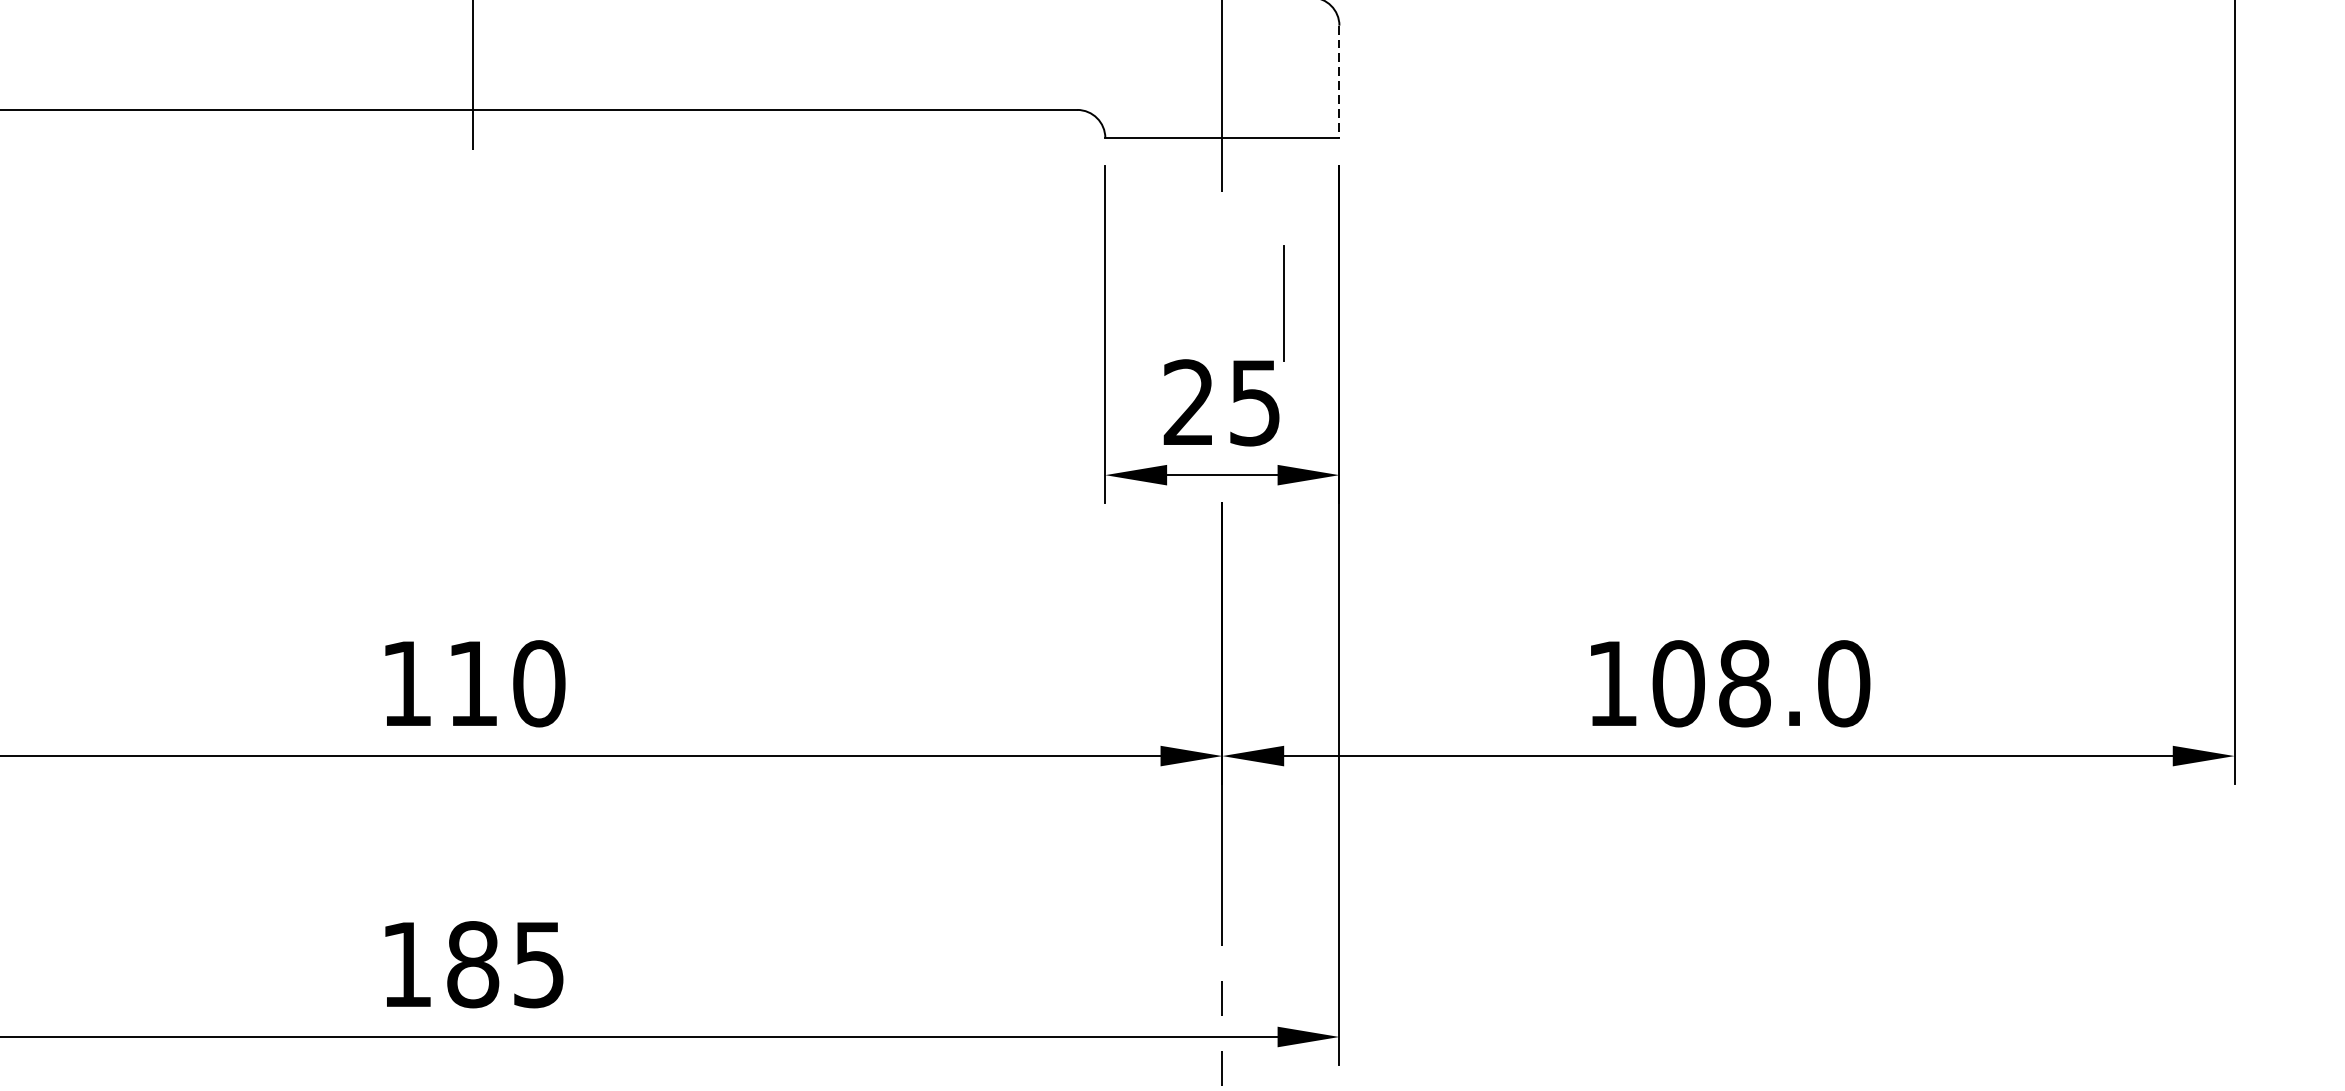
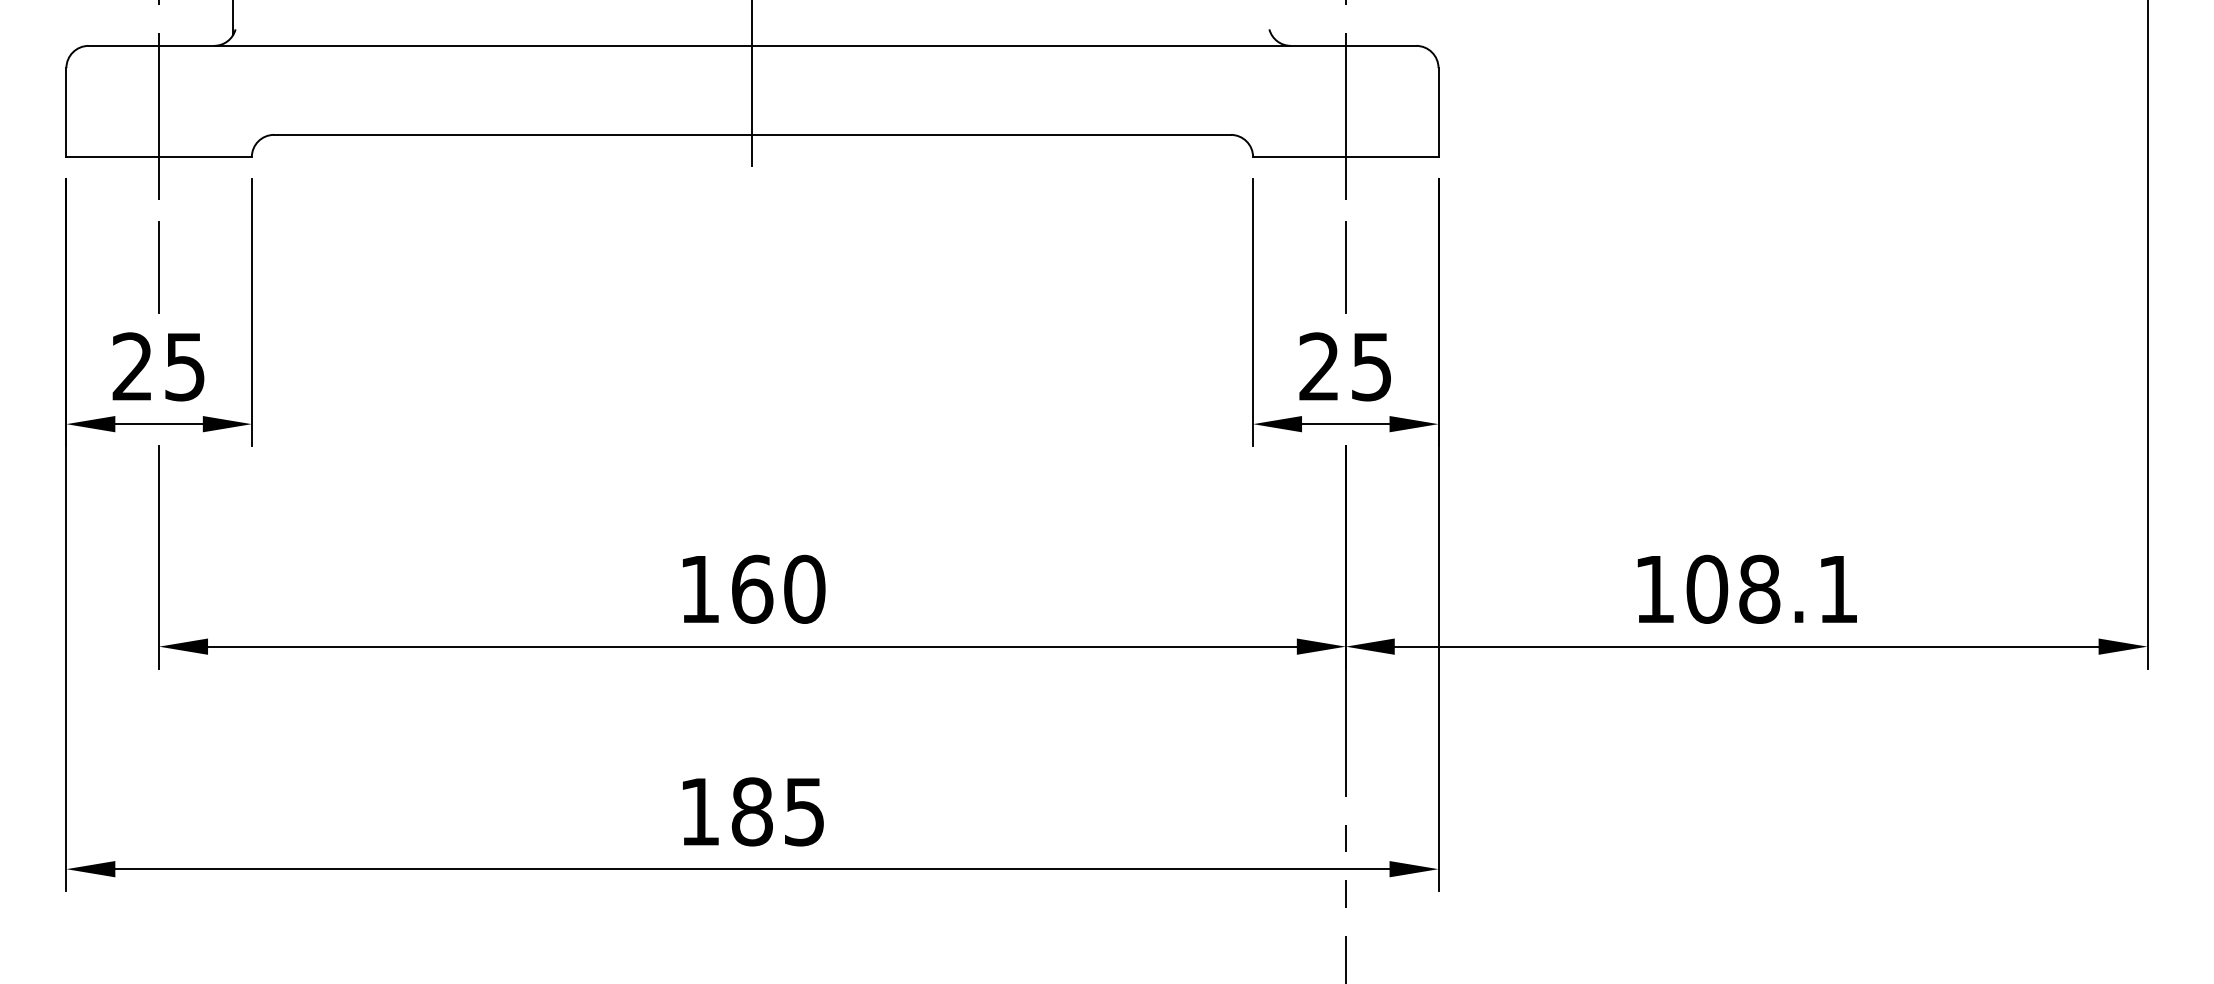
line: (1339, 81) -> (1438, 112), dashed -> solid
line: (1283, 303) -> (1345, 267), moved
text: (473, 682) -> (752, 588), 110 -> 160
text: (1844, 682) -> (1838, 588), 108.0 -> 108.1

